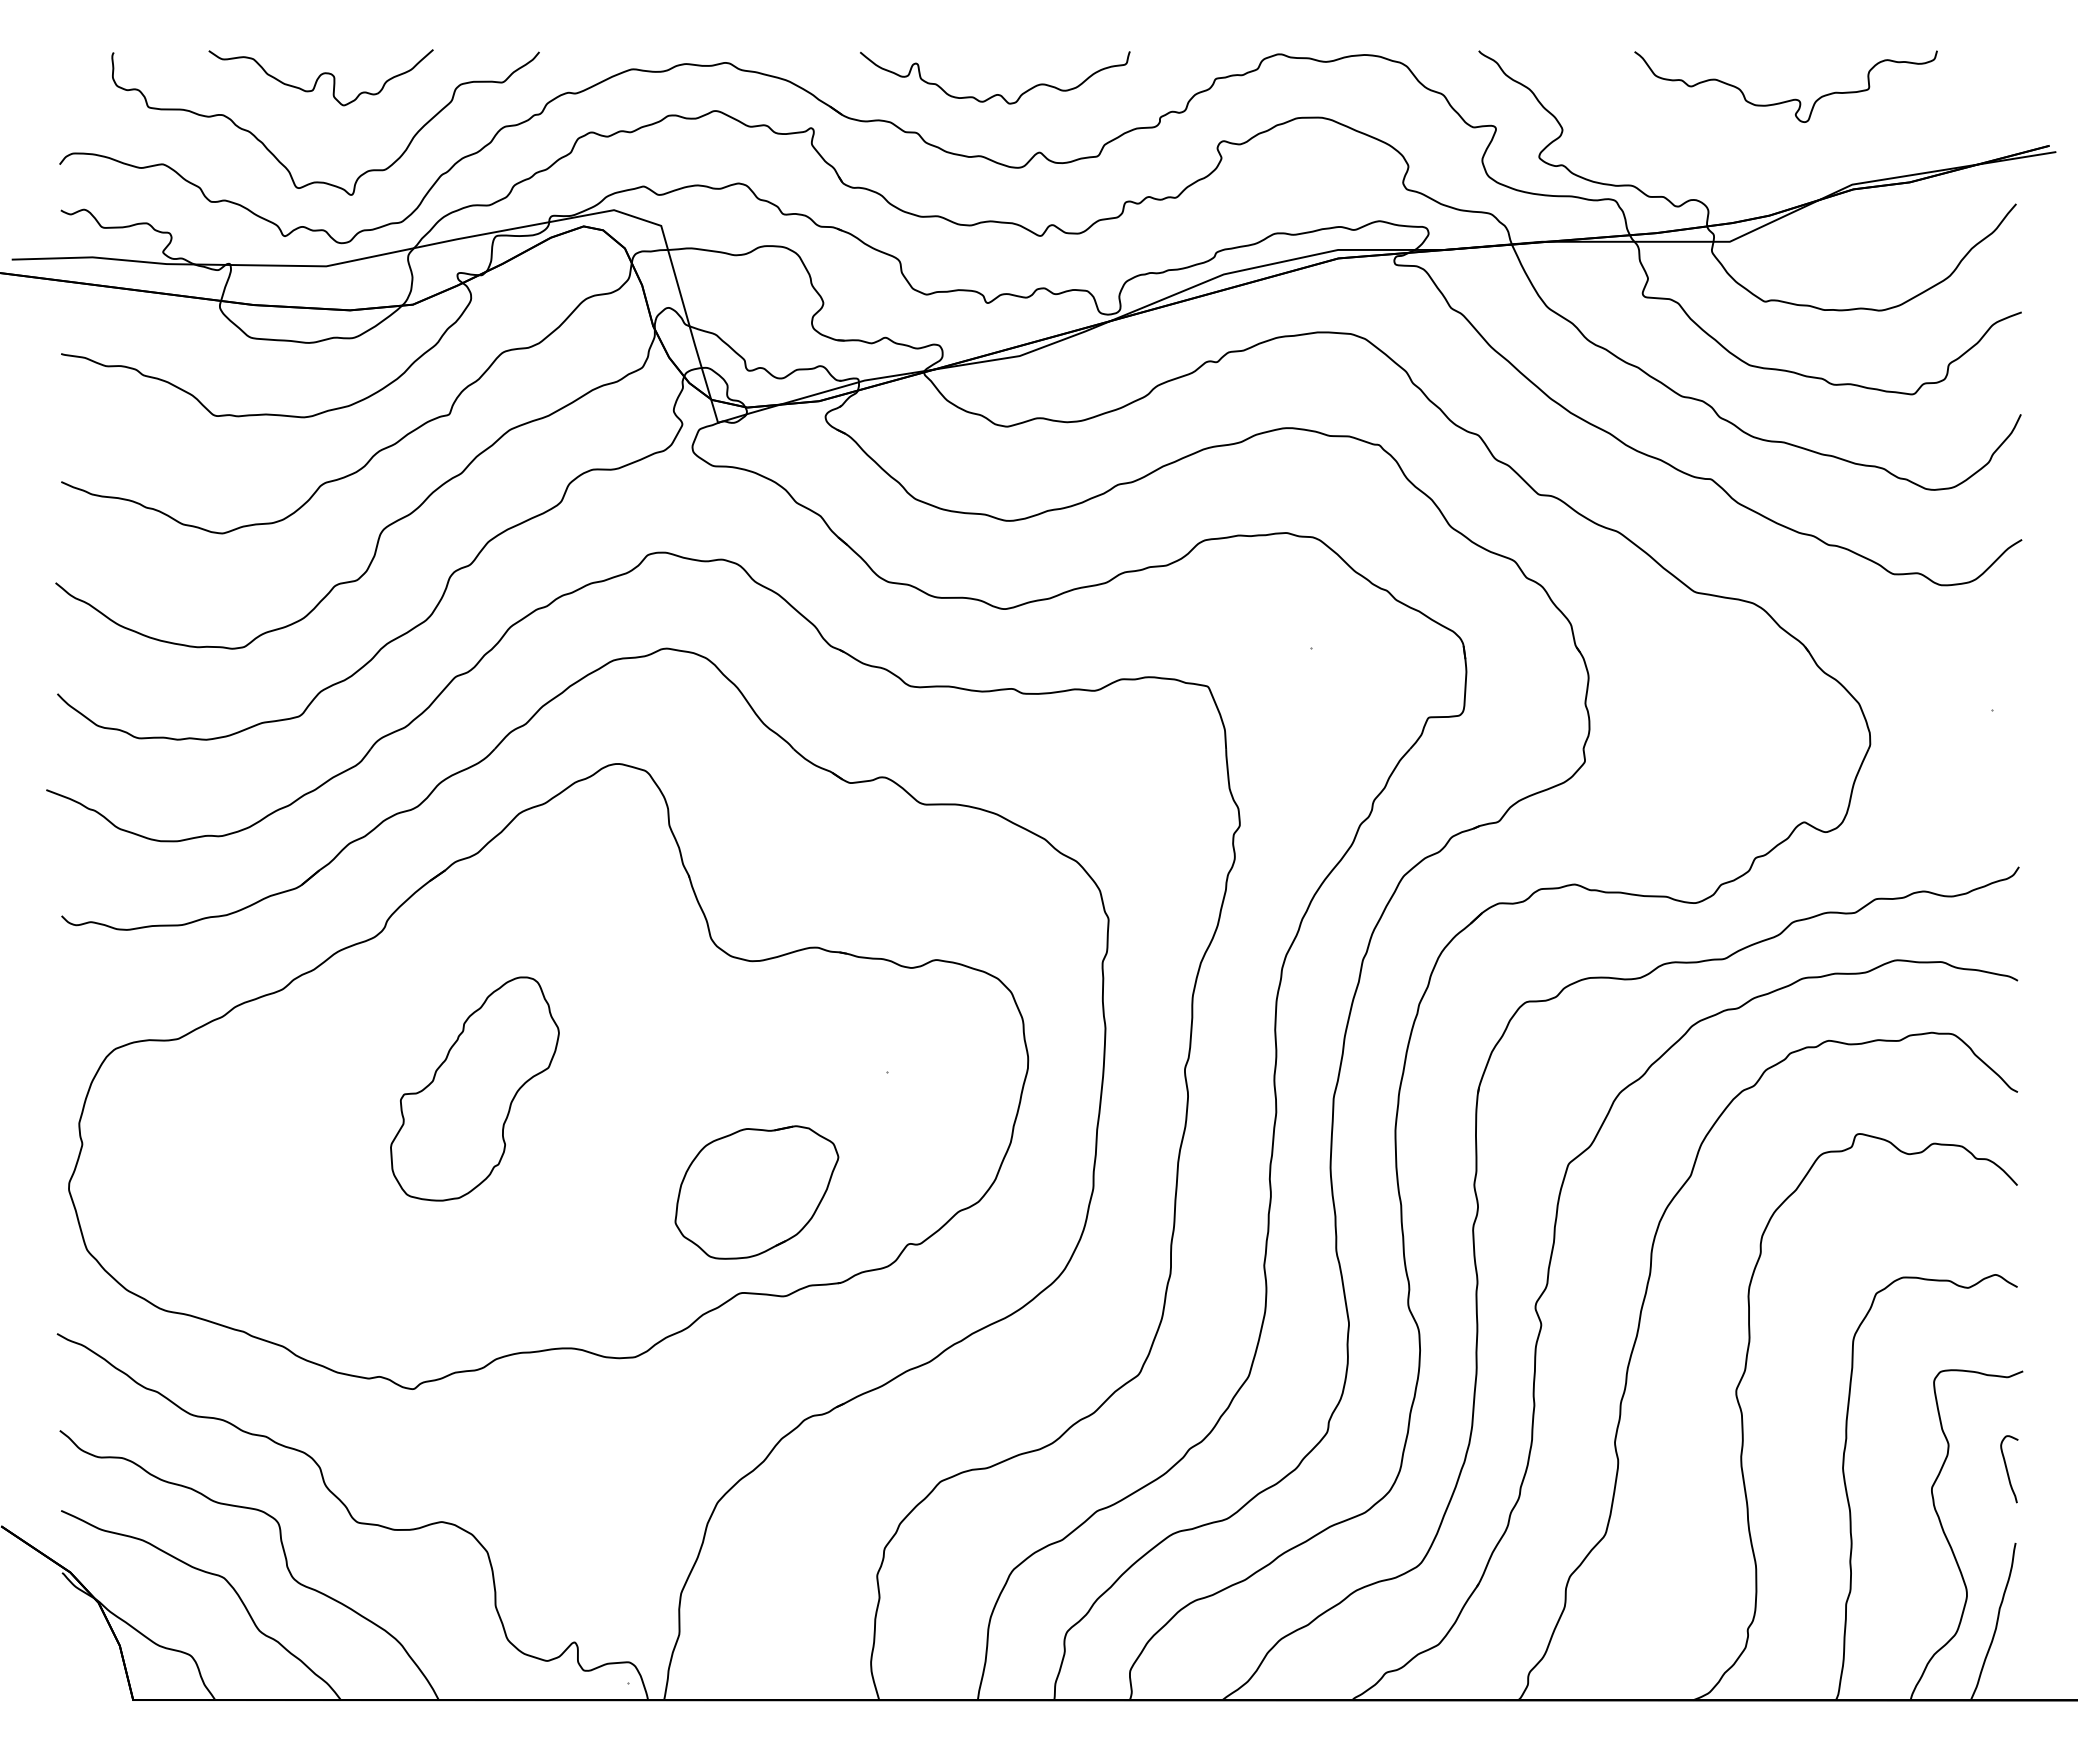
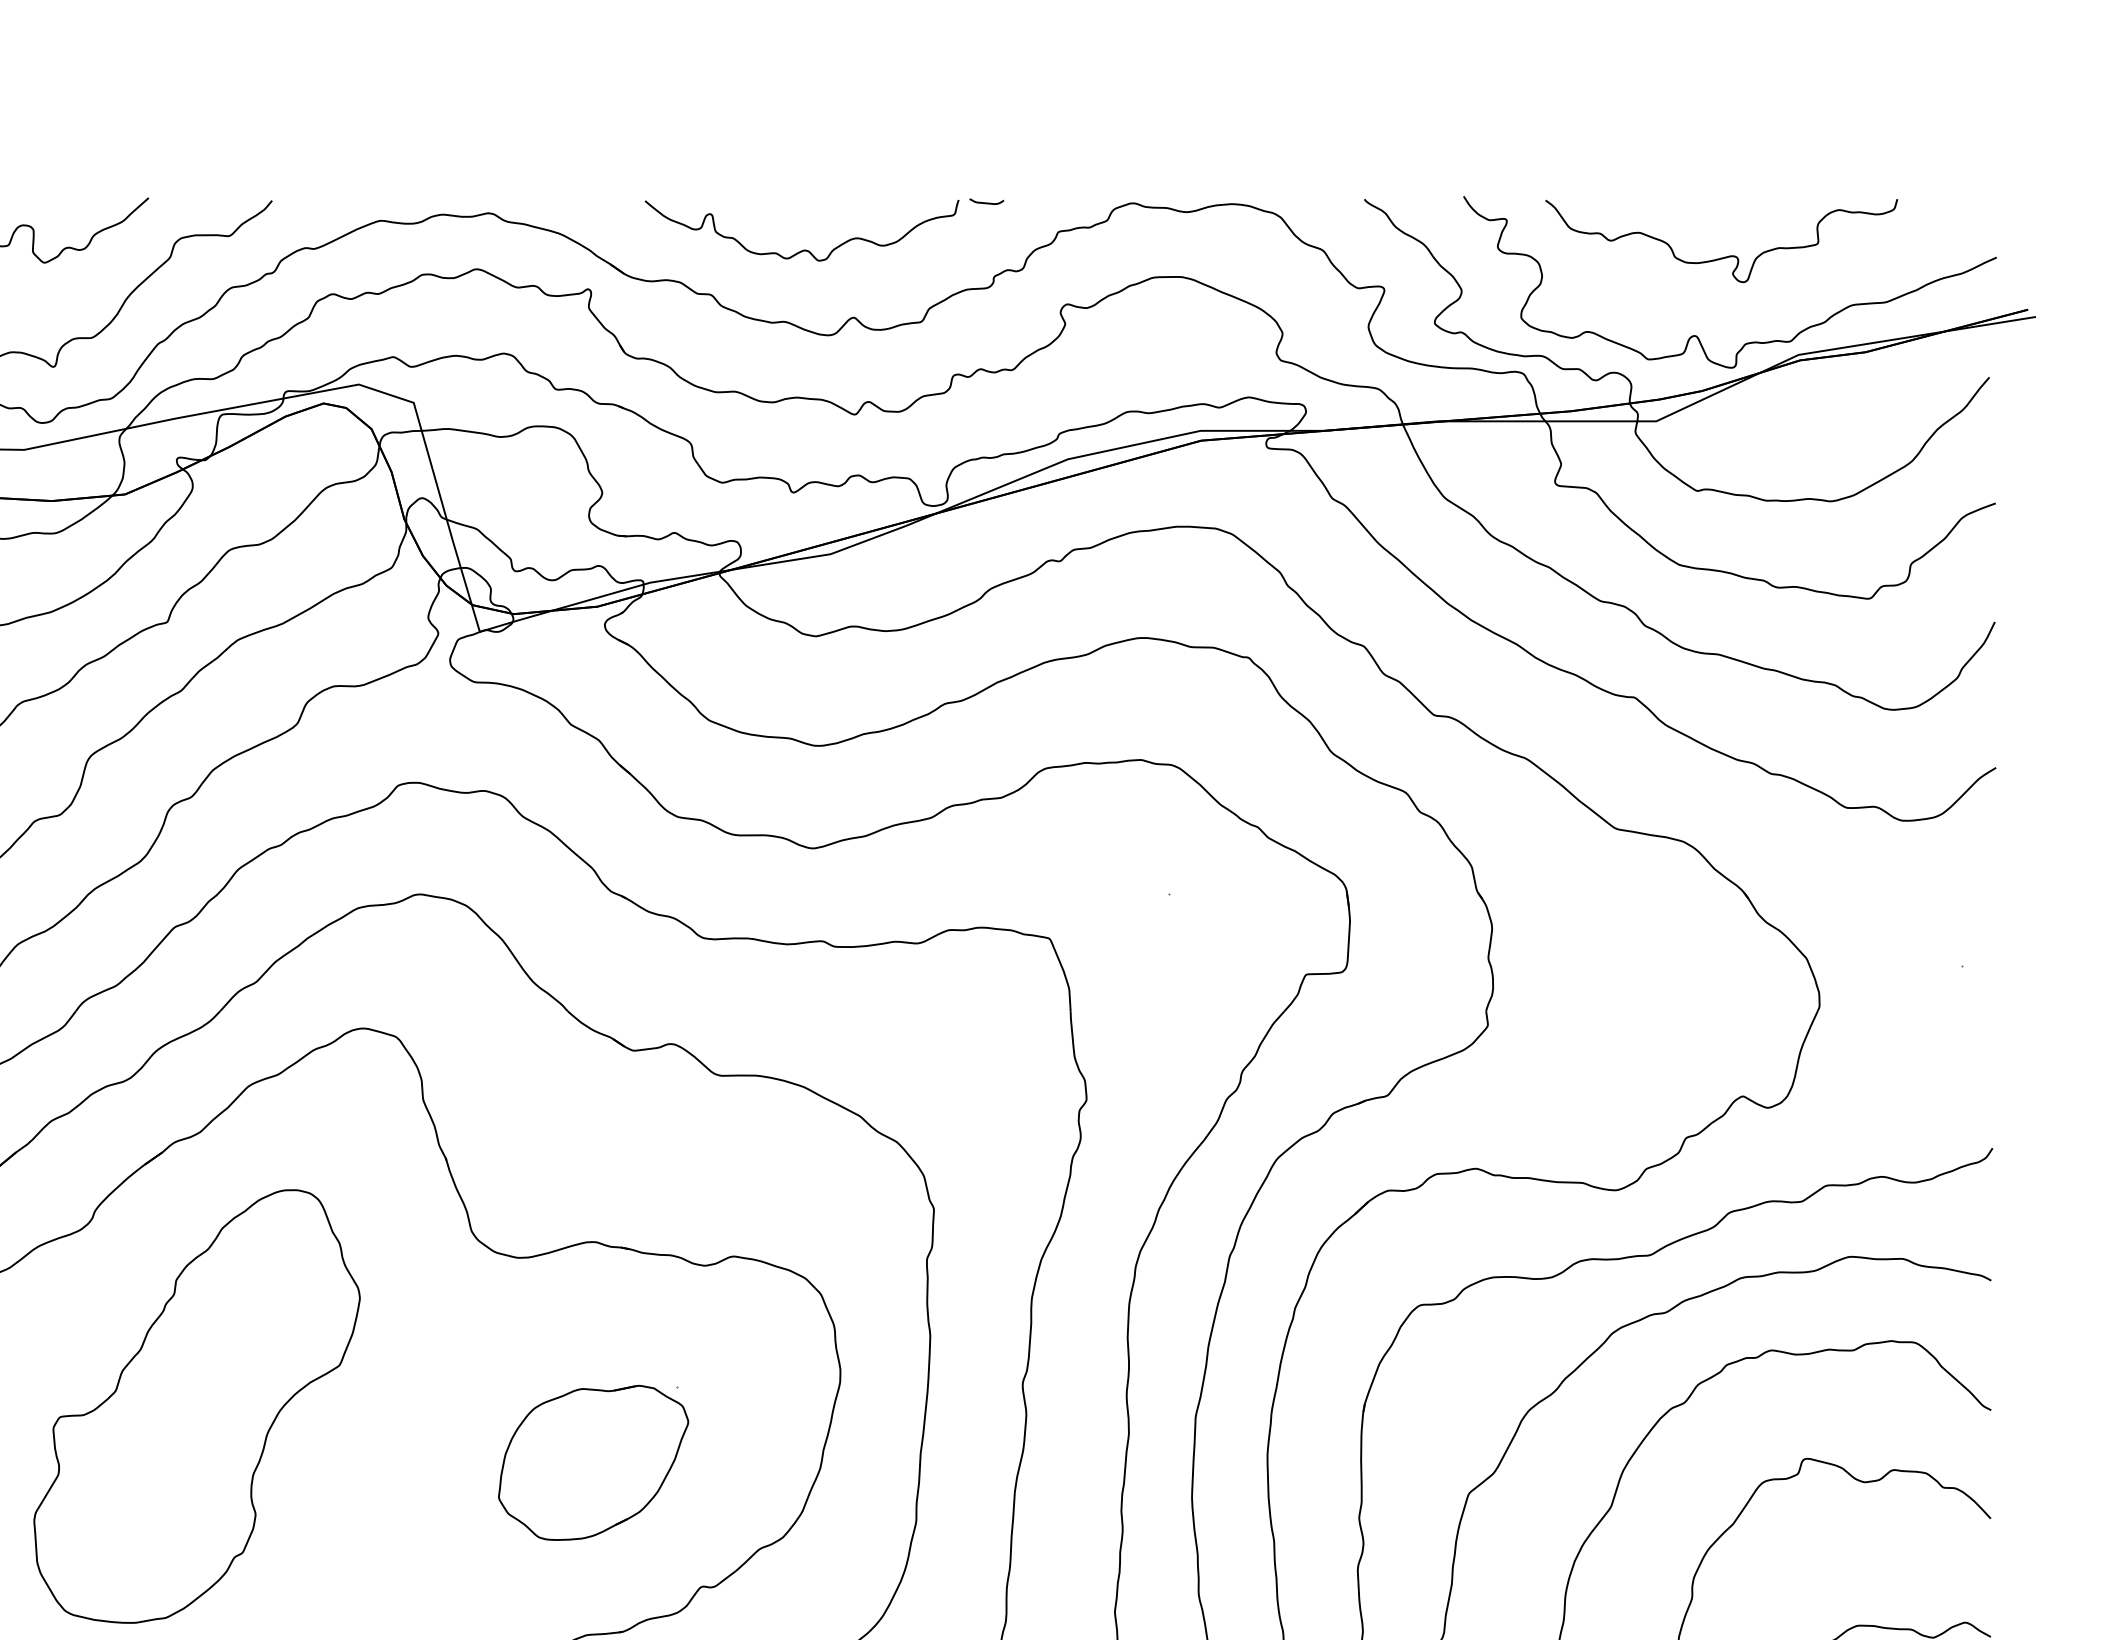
curve: (1154, 53) -> (987, 202), added
curve: (1764, 167) -> (1696, 334), added
part: (474, 1088) -> (196, 1405), size x1.67
part: (756, 1192) -> (593, 1462), moved

